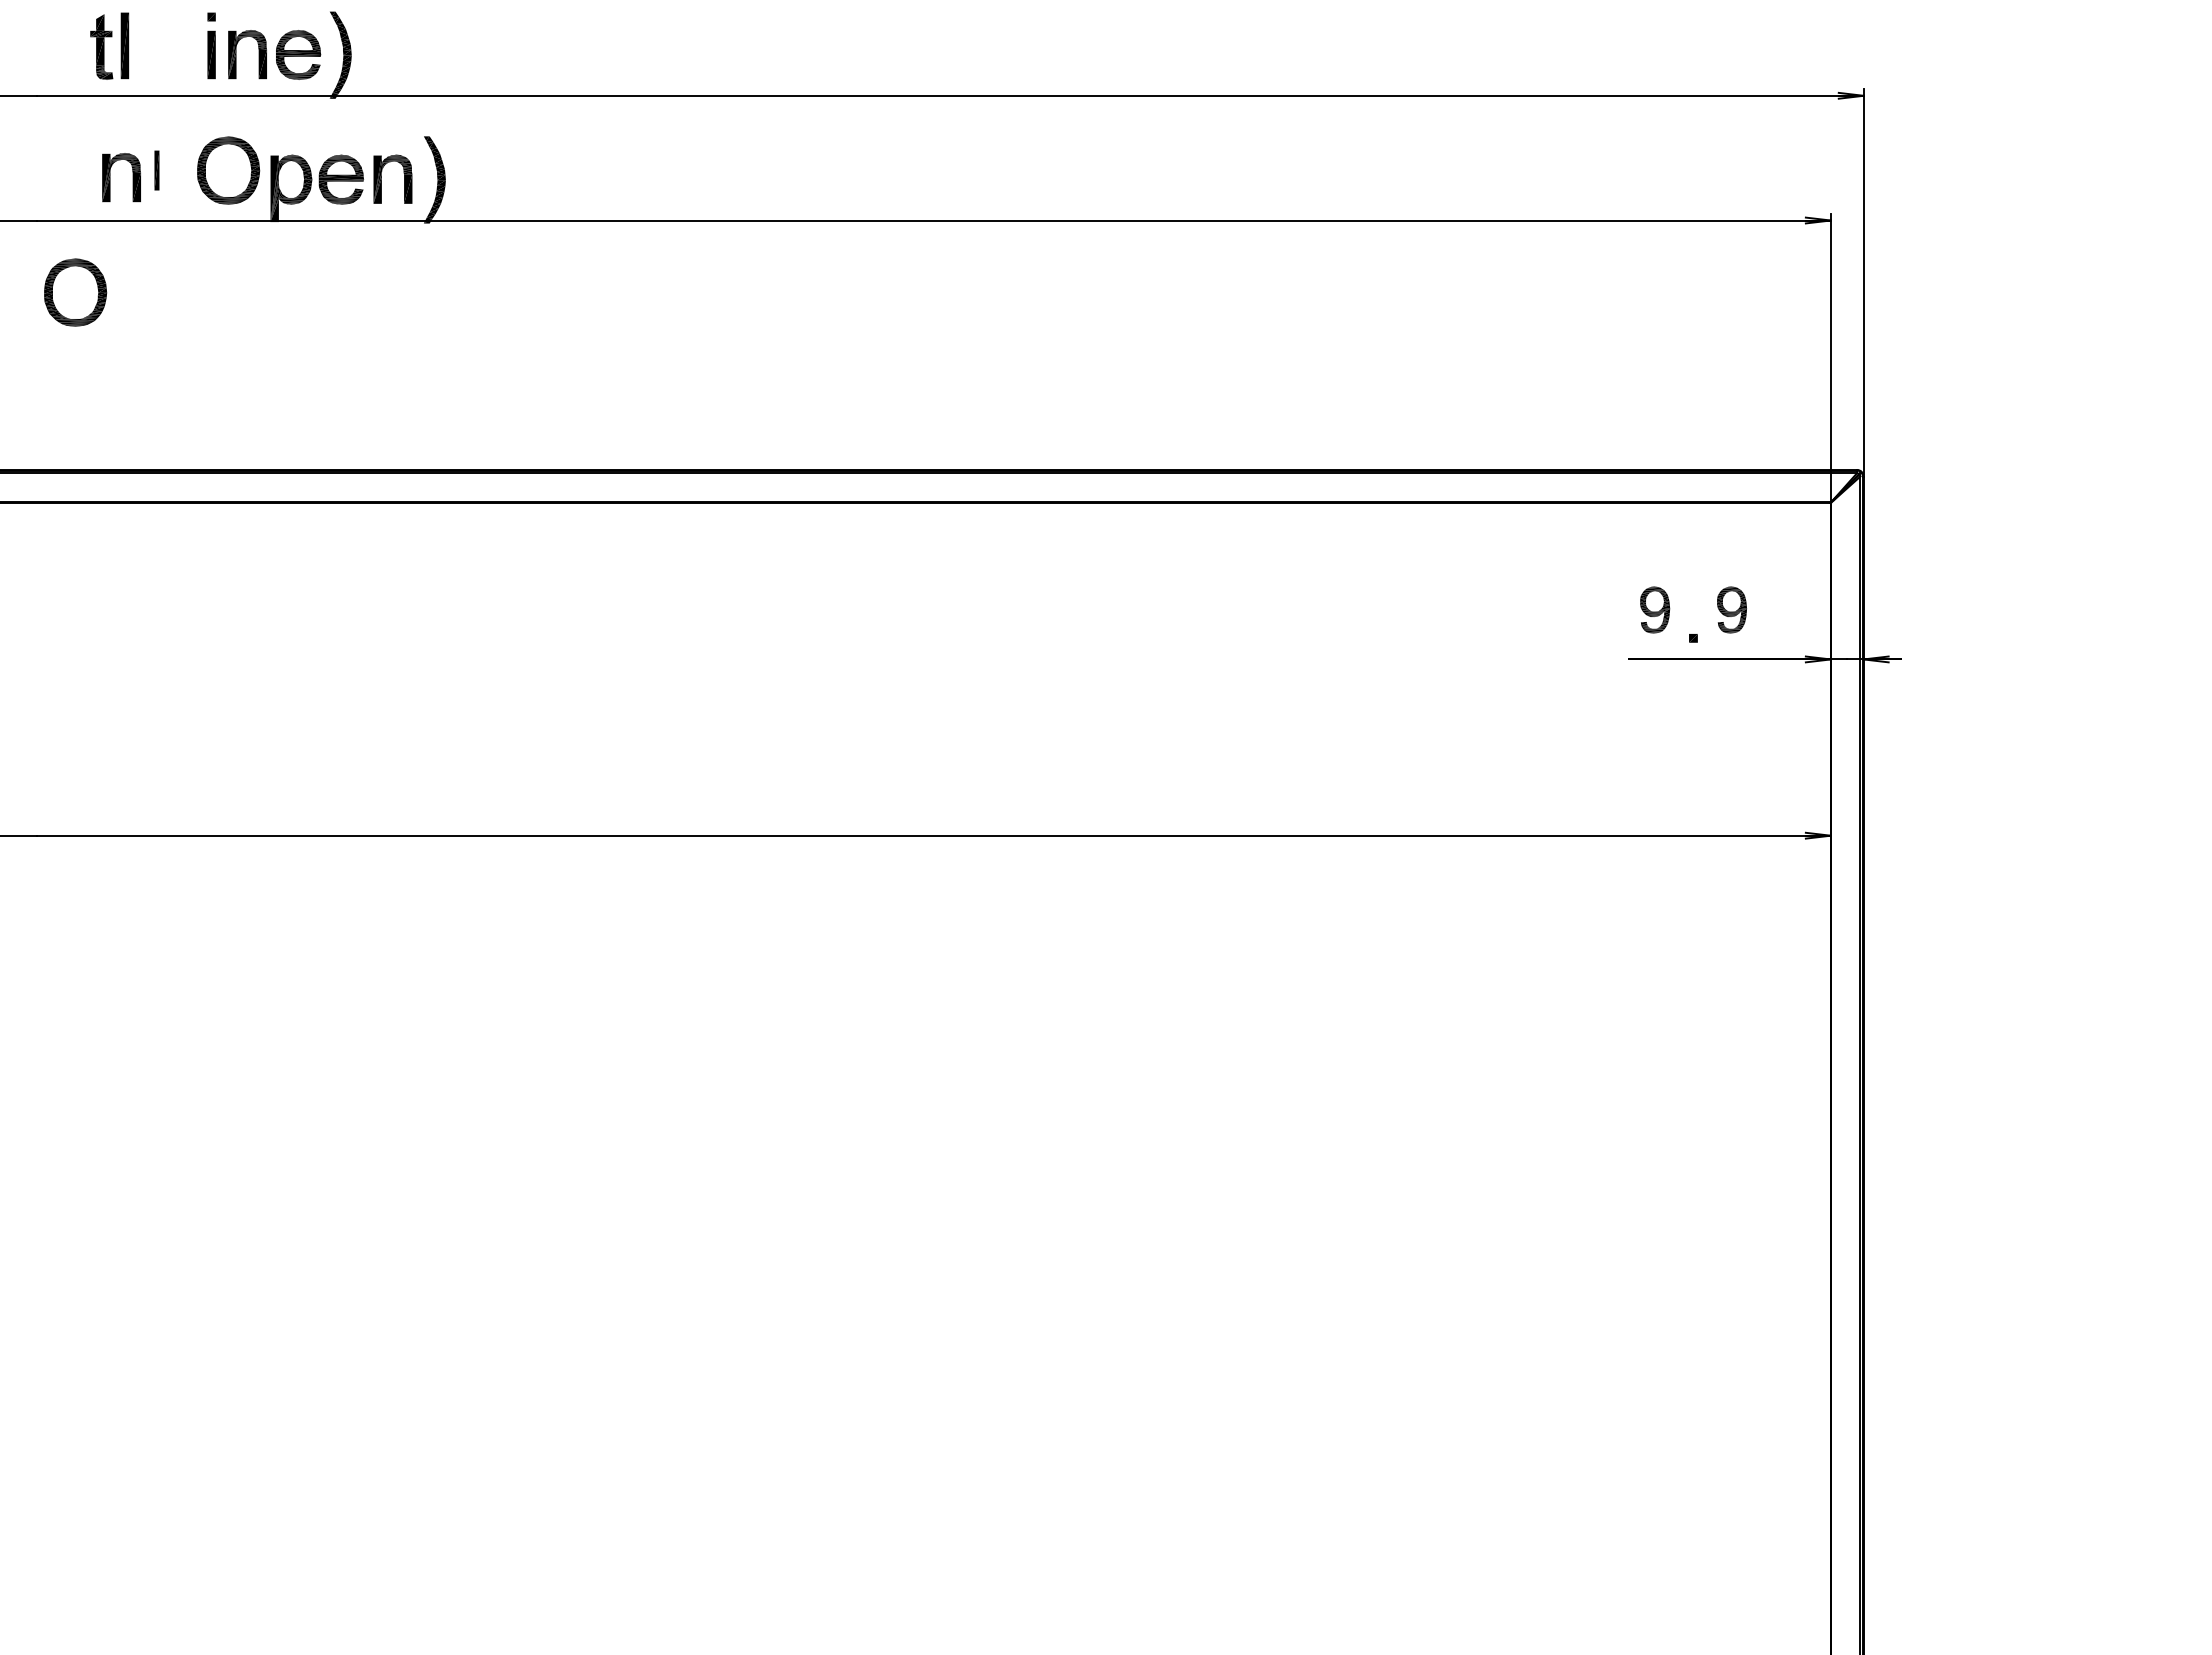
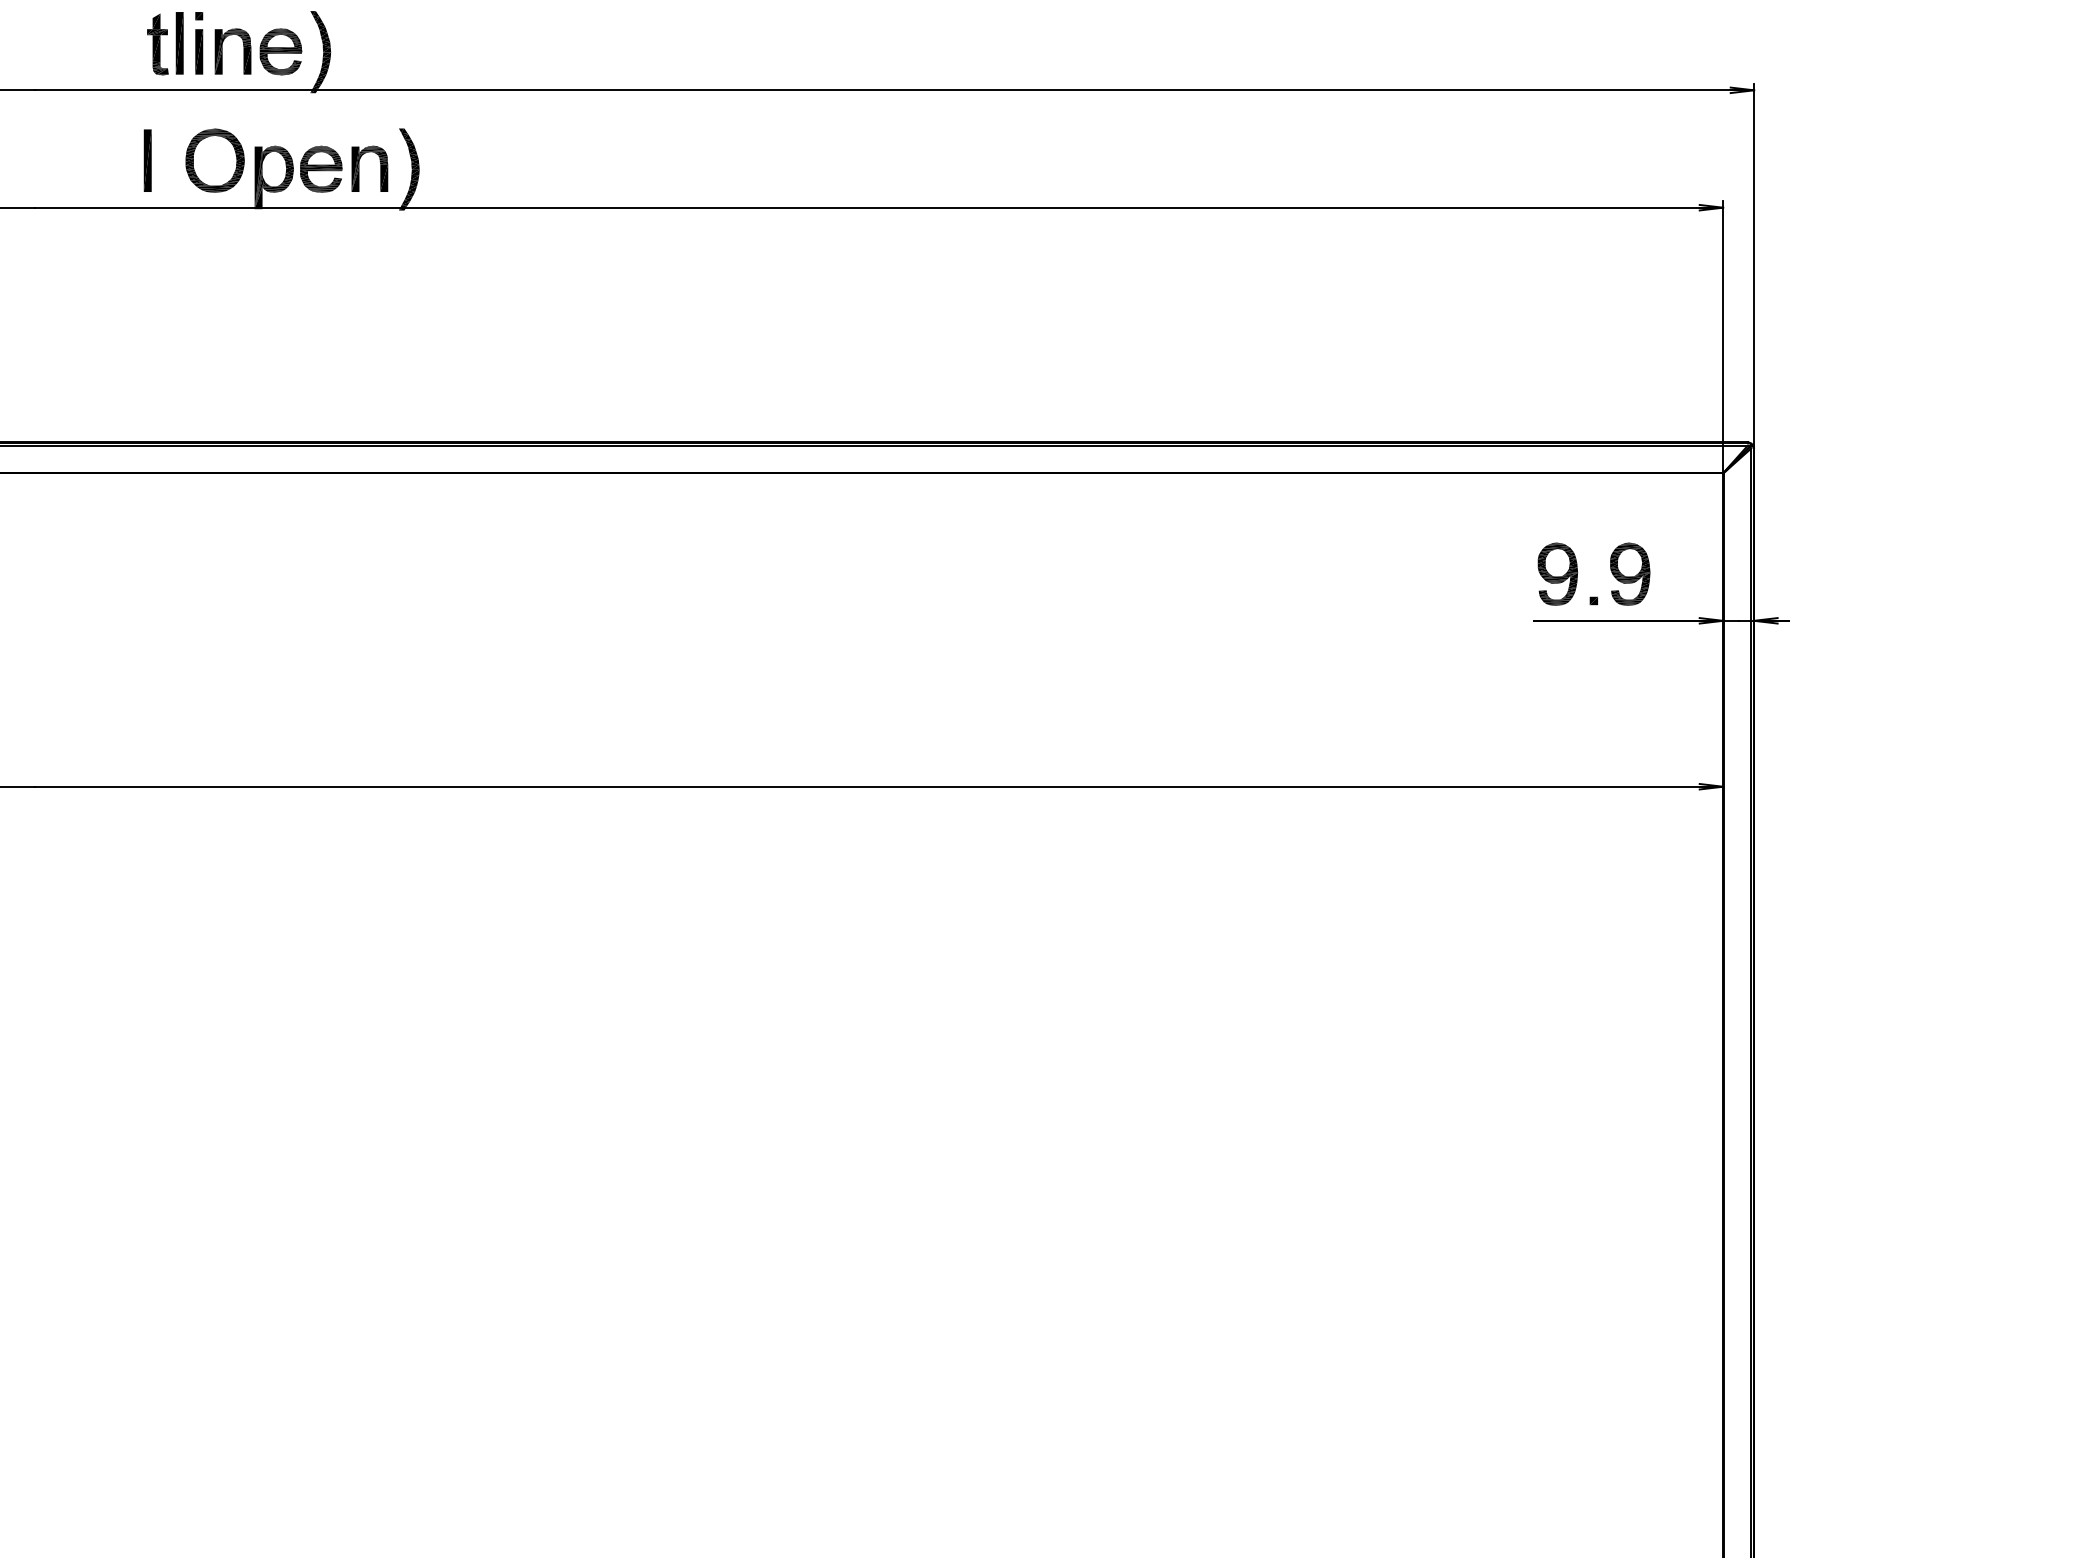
part: (109, 45) -> (165, 42), moved
part: (156, 170) -> (147, 160), size x1.67
part: (110, 177) -> (104, 167), removed
part: (75, 292) -> (71, 275), removed
part: (1654, 609) -> (1557, 573), size x1.43
part: (1731, 609) -> (1629, 573), size x1.43

